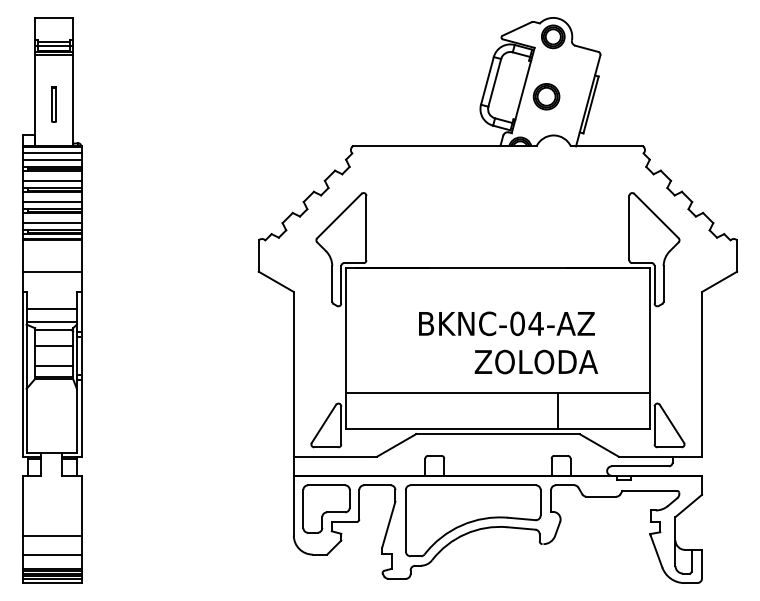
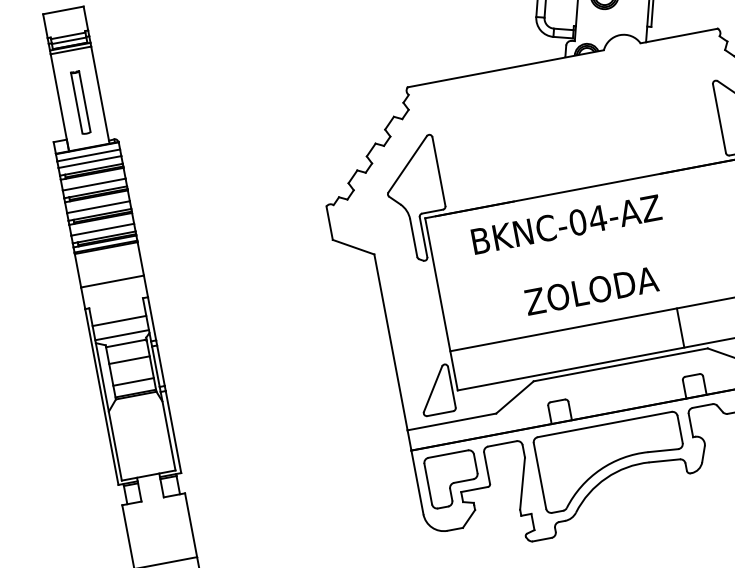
part: (53, 104) -> (80, 102), size x1.67
text: (506, 323) -> (566, 224), moved
text: (536, 361) -> (591, 290), moved

